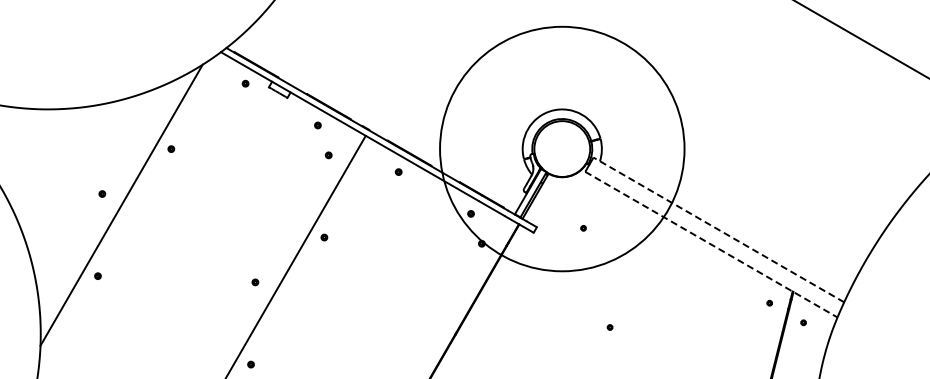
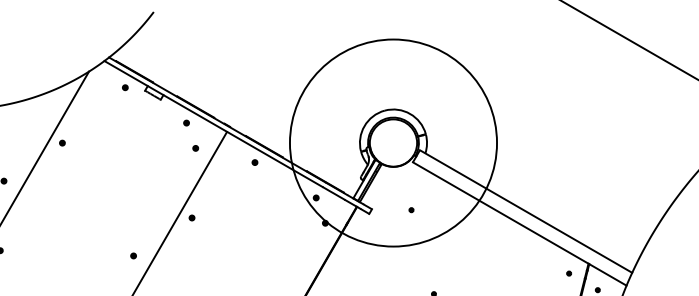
line: (718, 229) -> (525, 211), dashed -> solid
line: (711, 244) -> (519, 223), dashed -> solid

